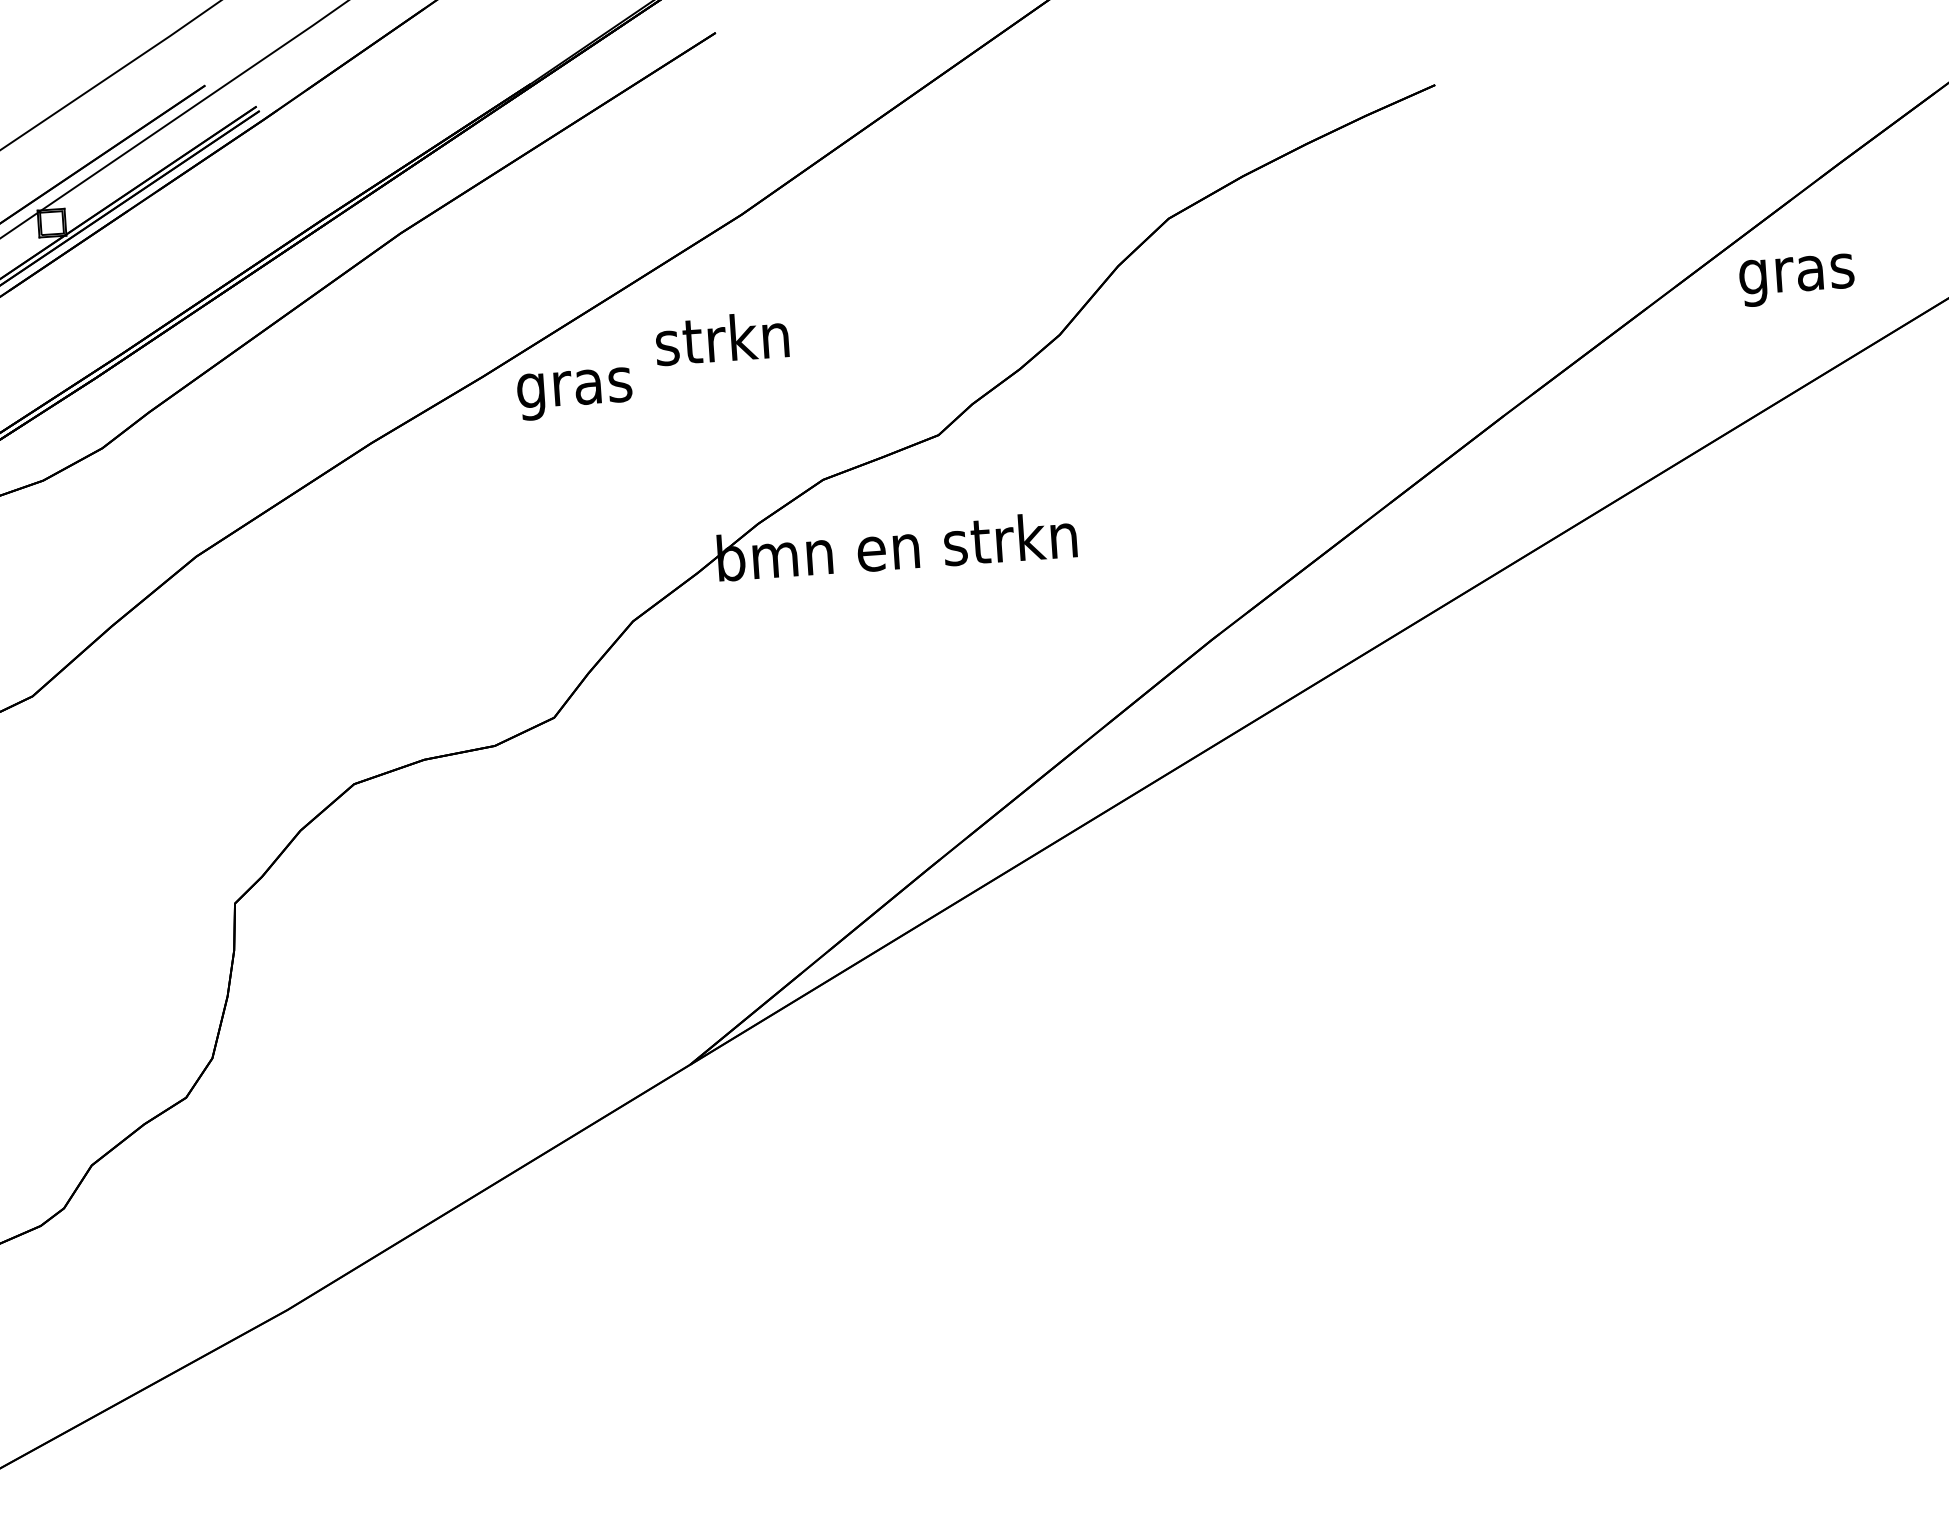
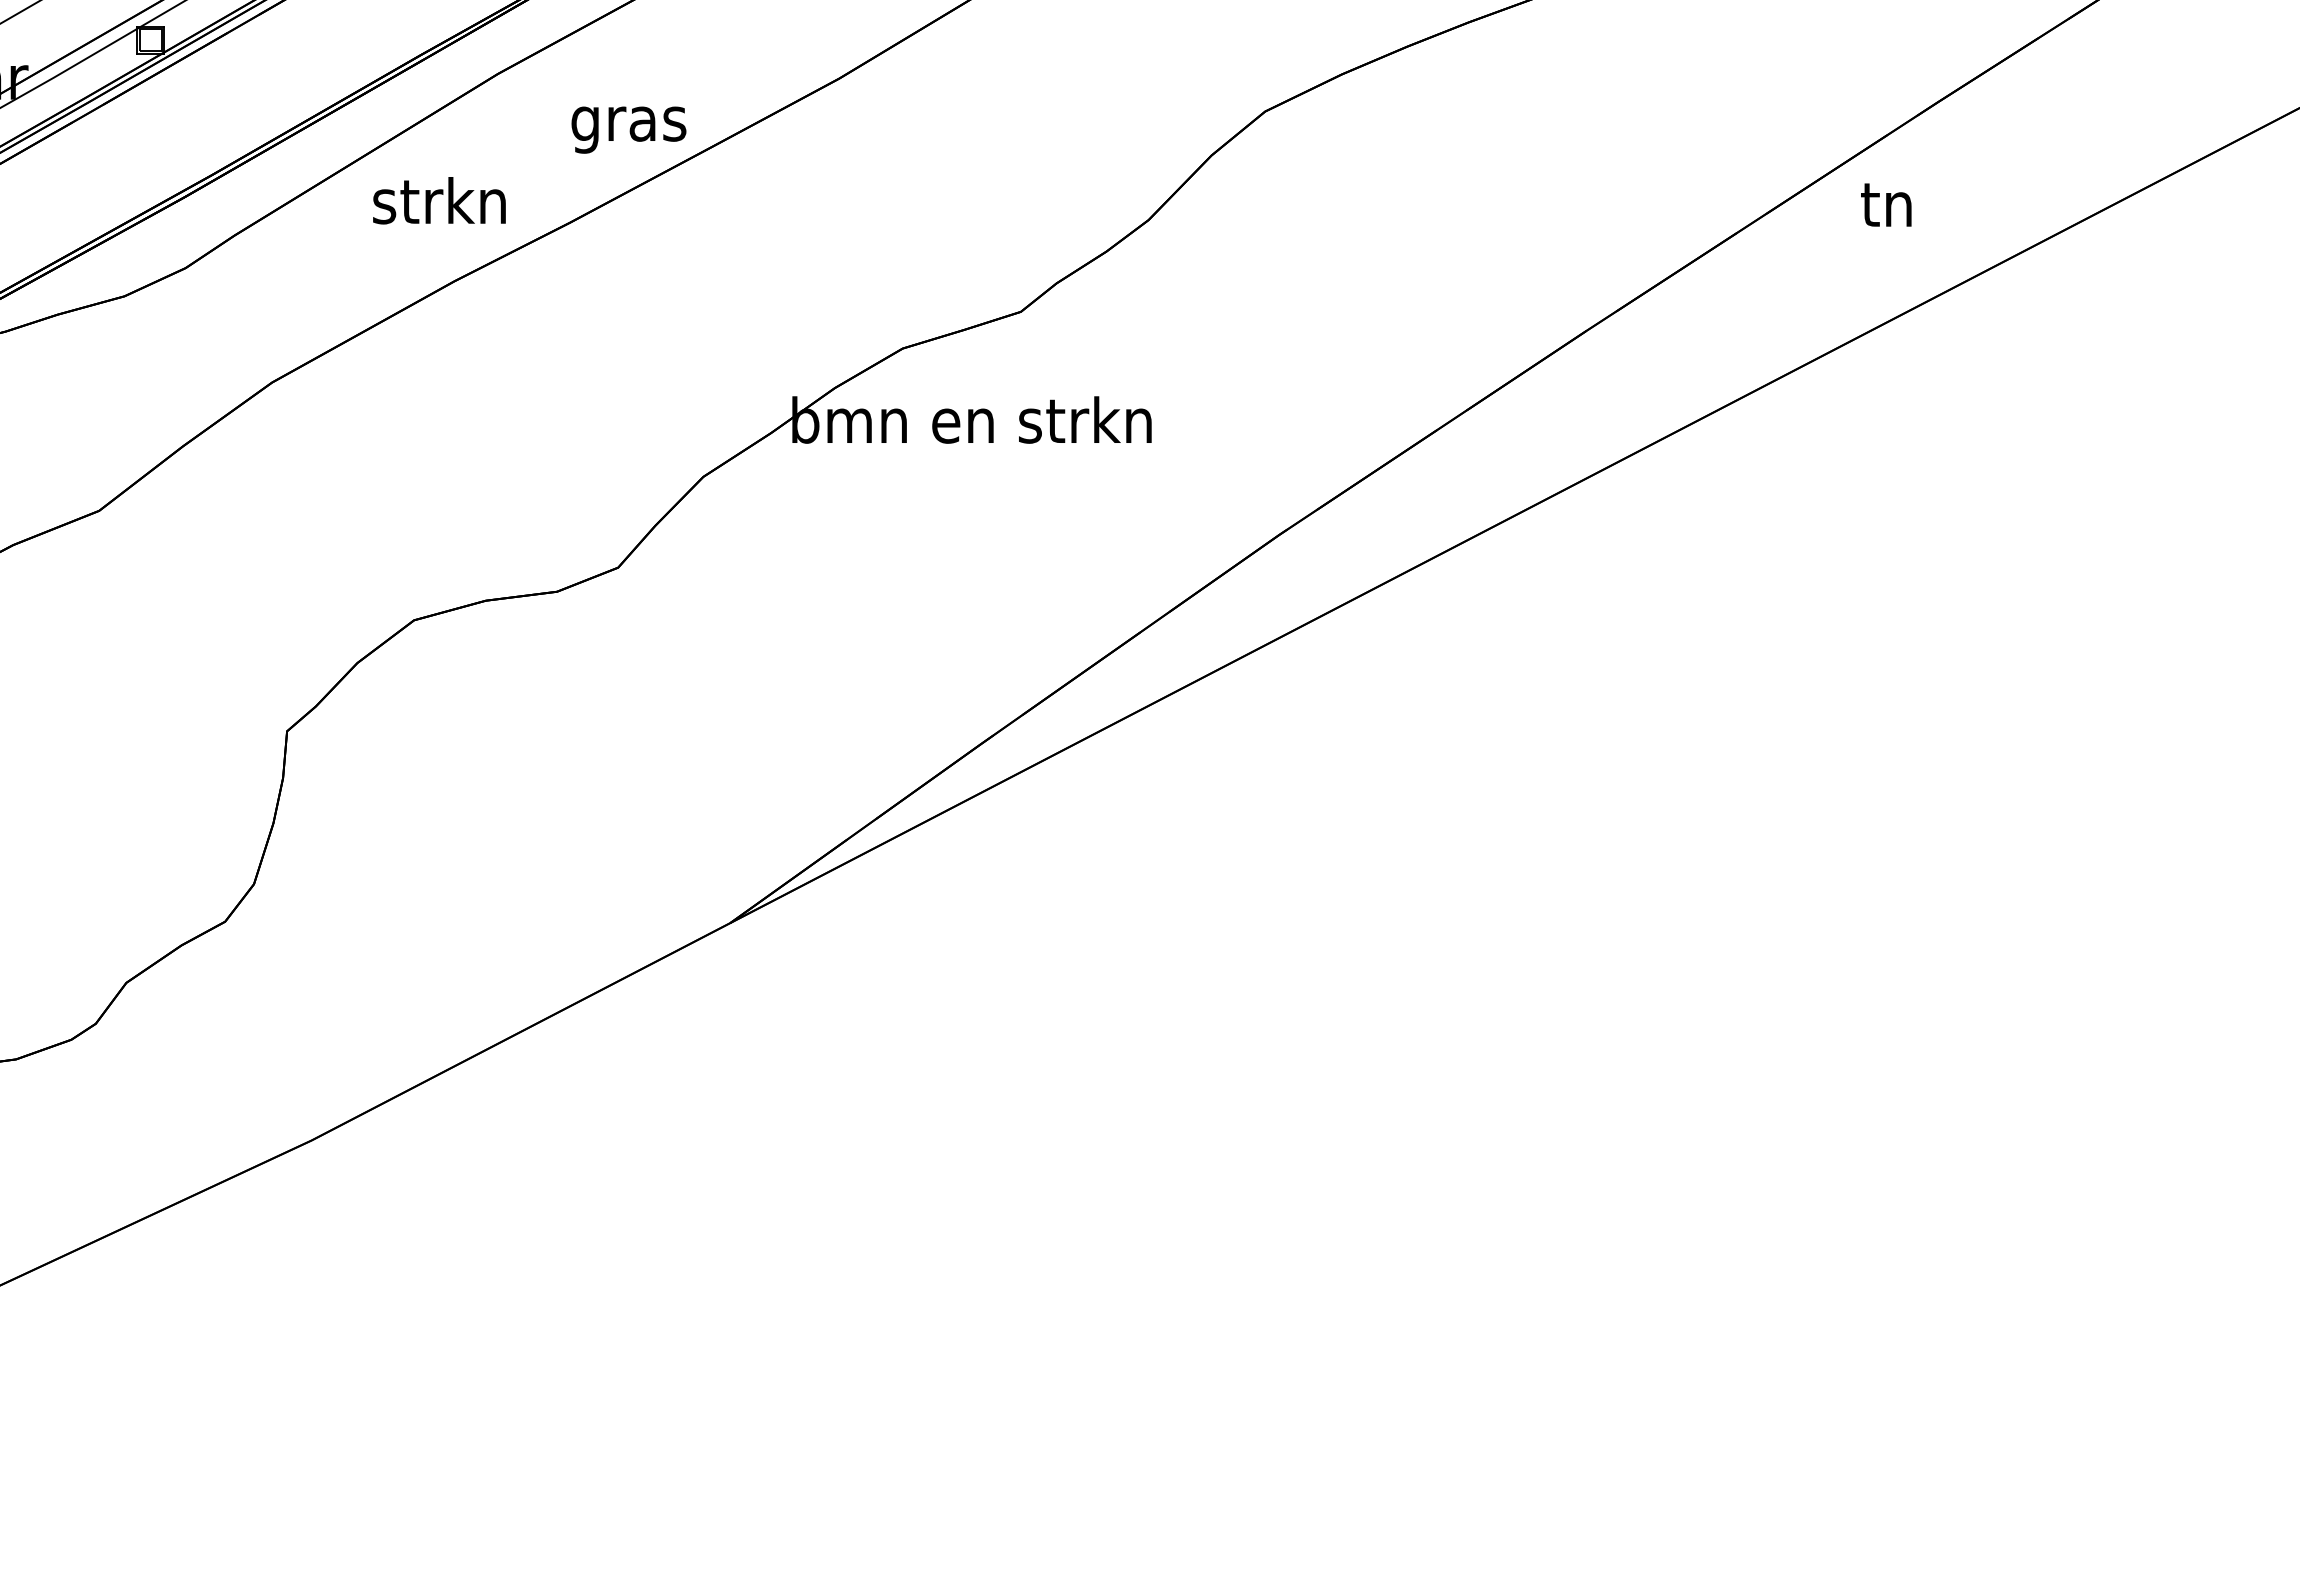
text: (1796, 276) -> (1887, 211), gras -> tn
text: (722, 338) -> (439, 200), moved
text: (574, 393) -> (628, 129), moved

